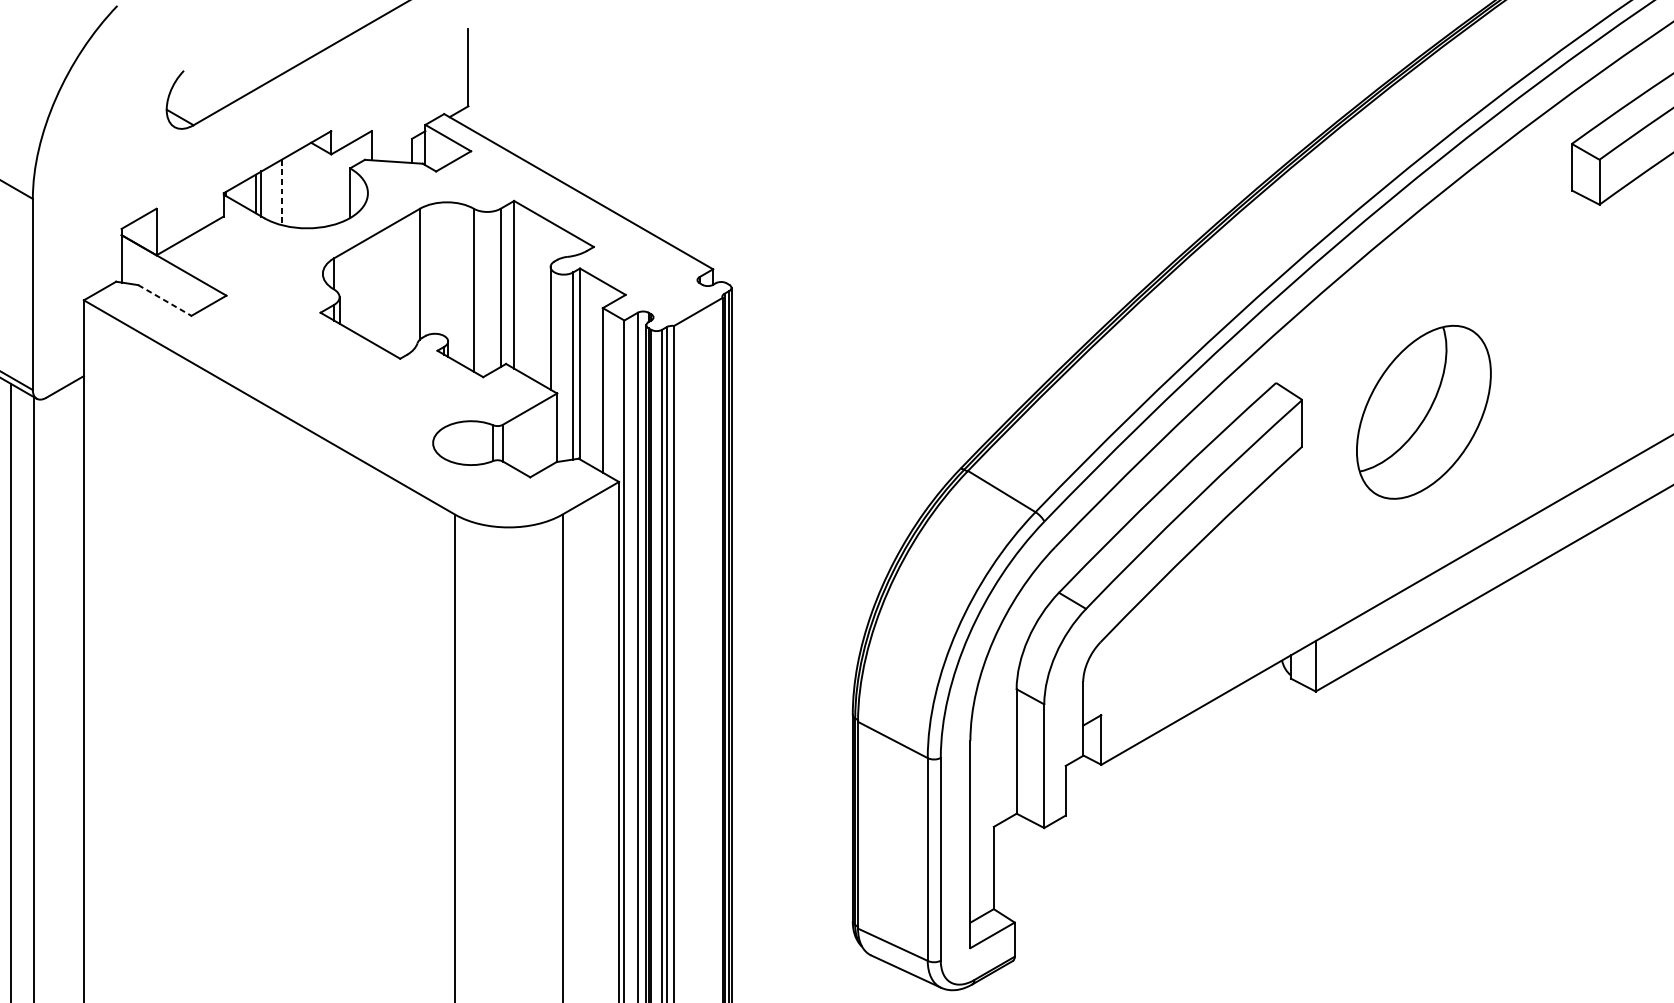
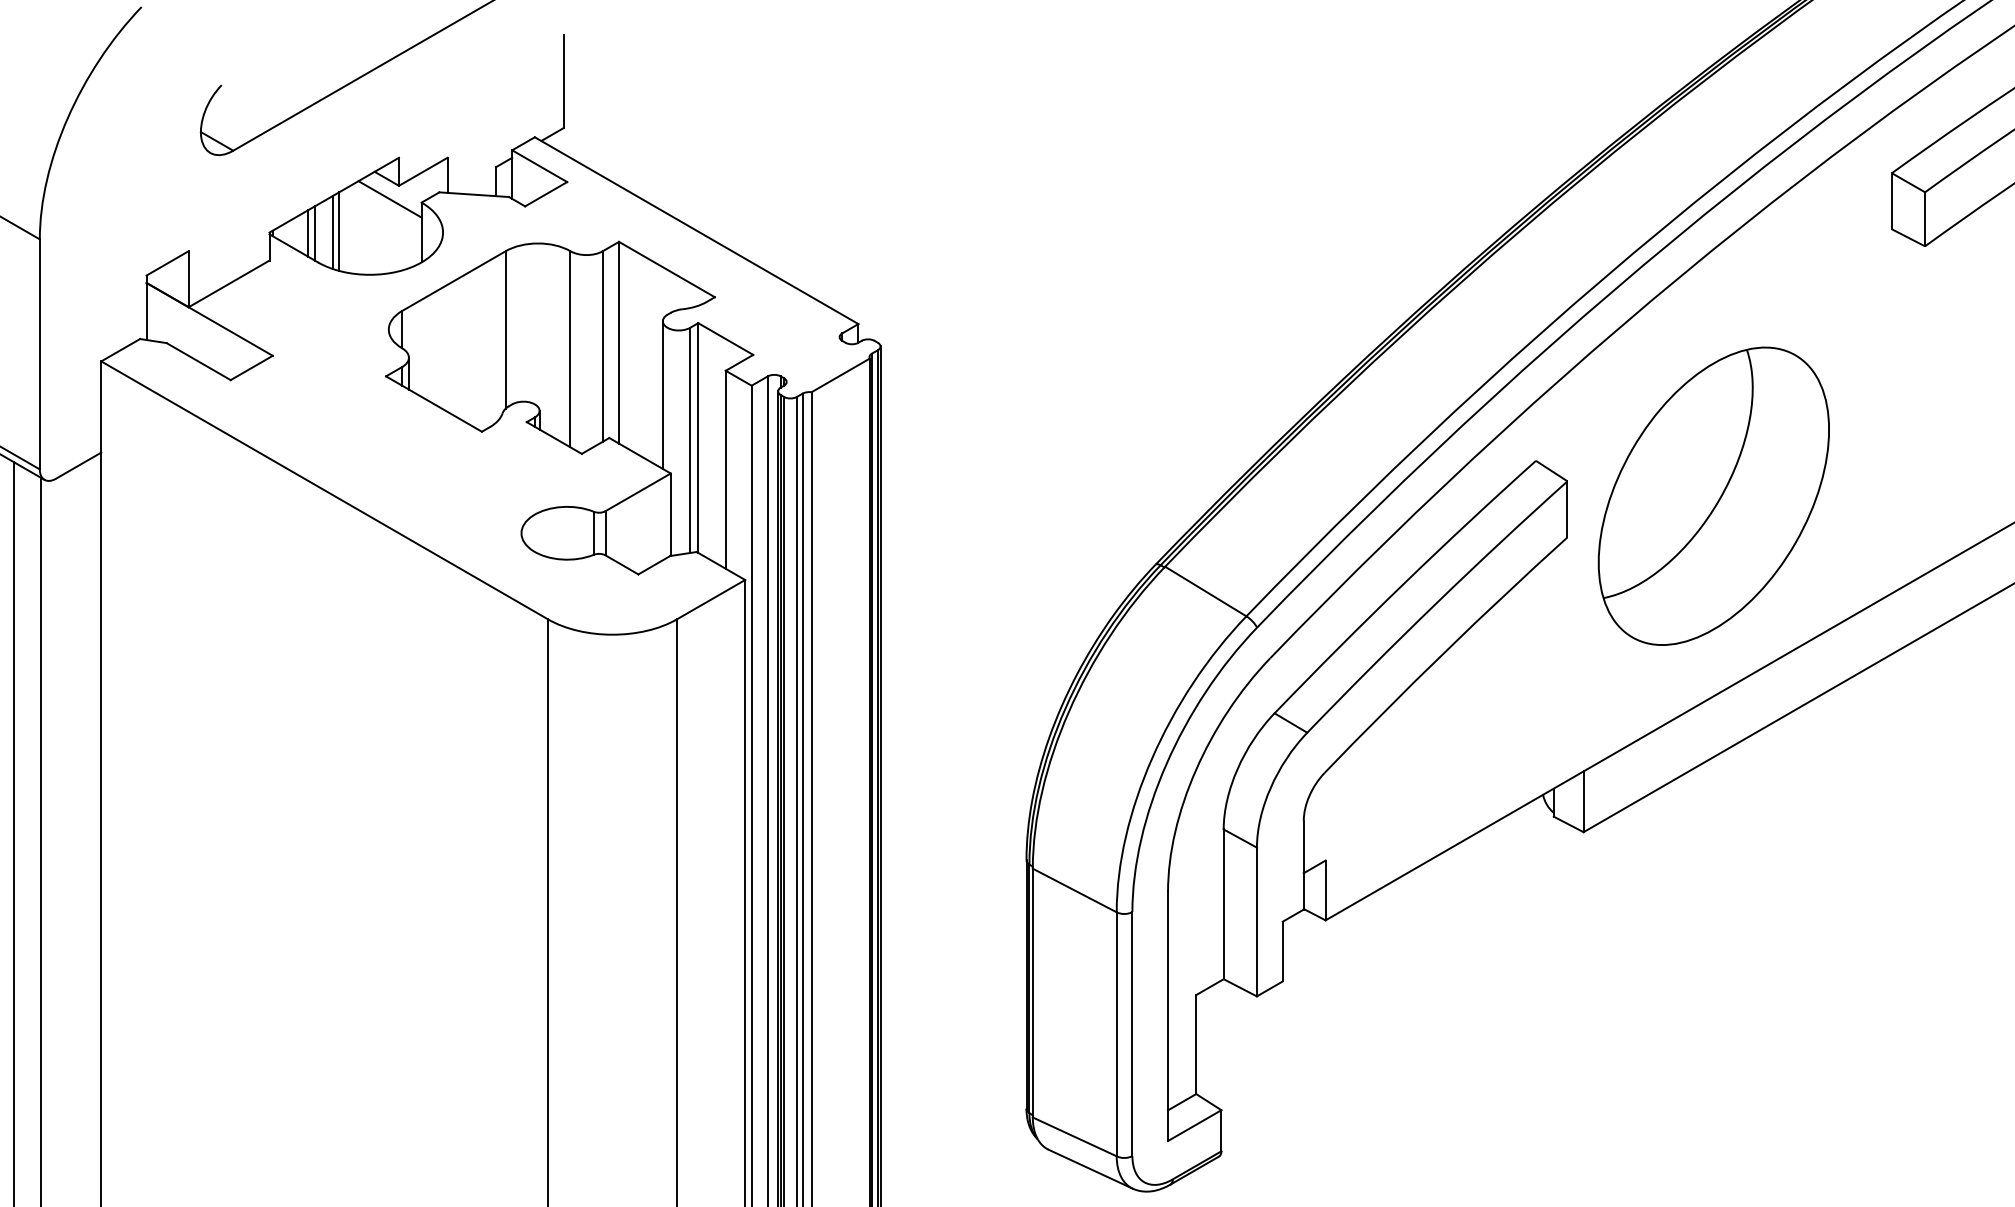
line: (323, 165) -> (389, 199), added
line: (276, 193) -> (332, 232), added
line: (281, 193) -> (339, 232), dashed -> solid
line: (164, 300) -> (198, 361), dashed -> solid
part: (1423, 411) -> (1713, 495), size x1.43

